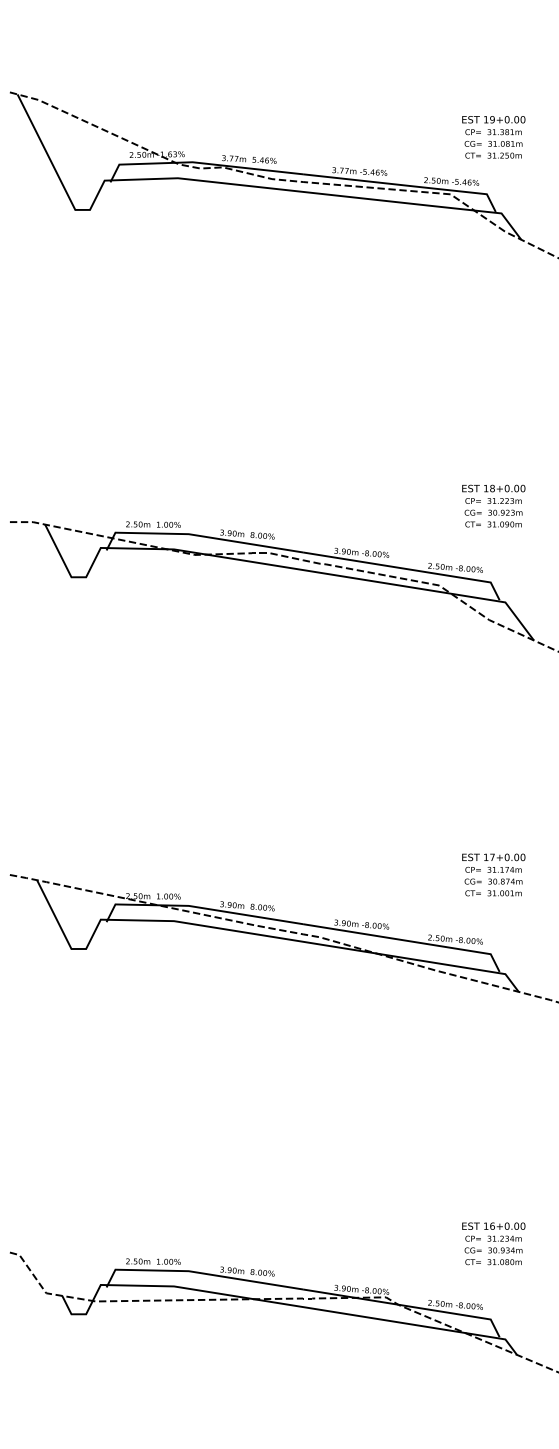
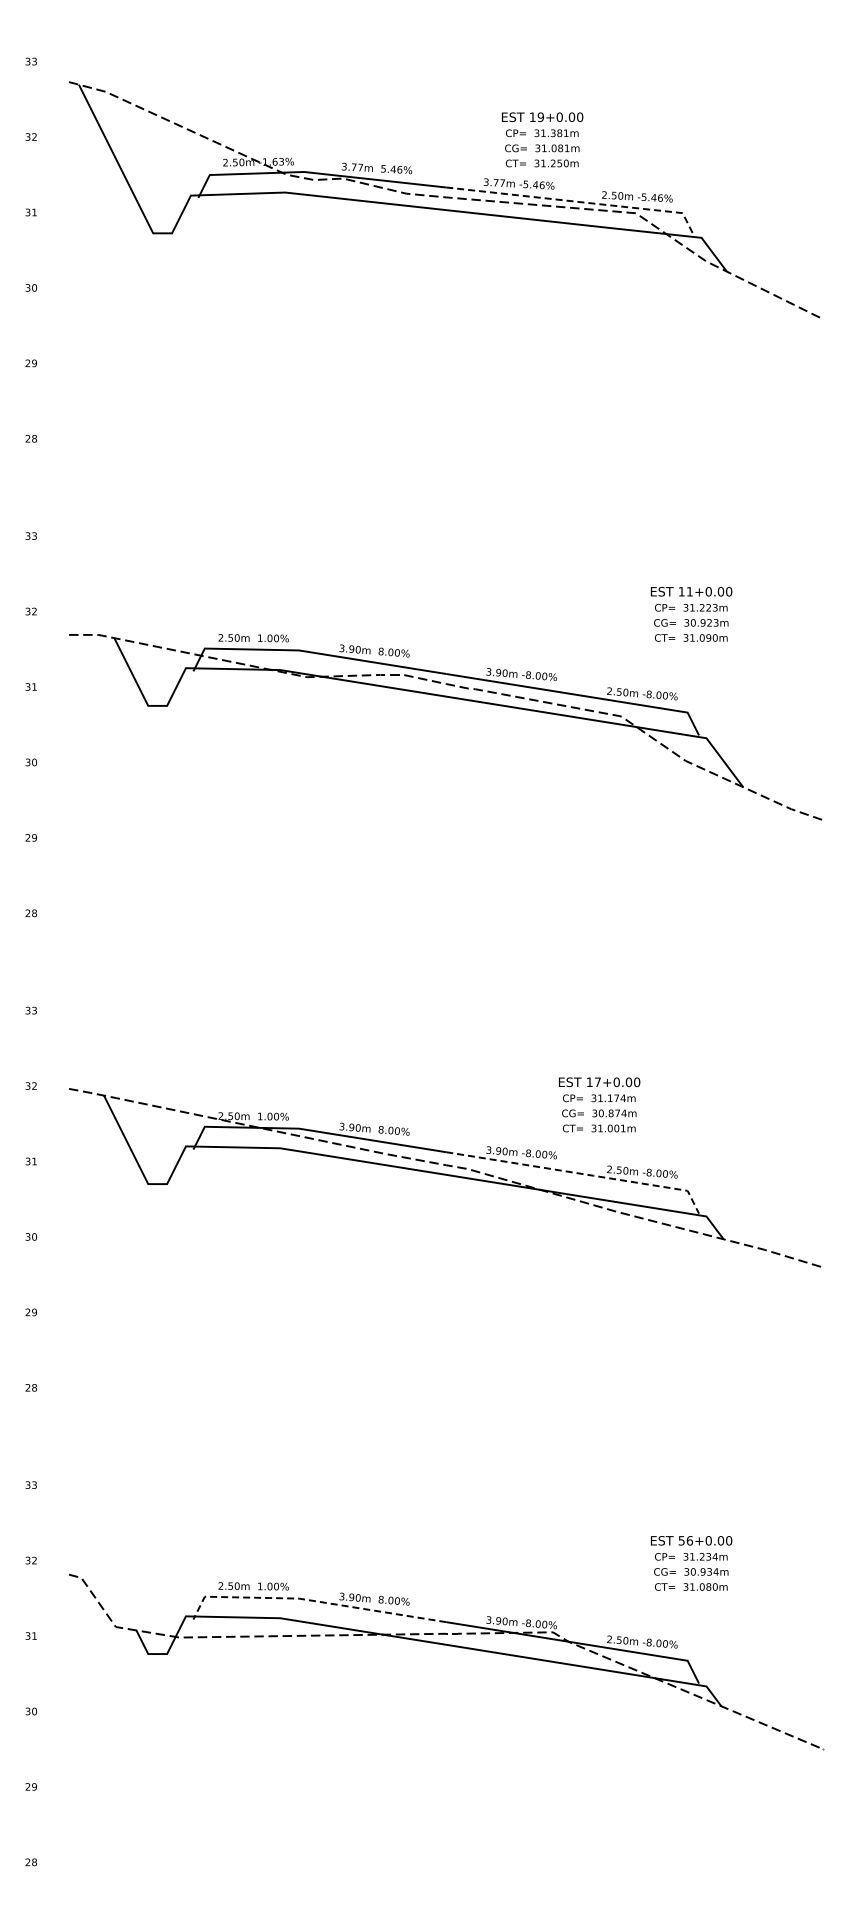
text: (493, 137) -> (542, 139), moved
line: (405, 185) -> (578, 201), solid -> dashed
text: (492, 488) -> (689, 591), 18+0.00 -> 11+0.00
text: (493, 874) -> (599, 1104), moved
line: (408, 940) -> (581, 1173), solid -> dashed
text: (485, 1226) -> (681, 1540), 16+0.00 -> 56+0.00
line: (198, 1272) -> (311, 1600), solid -> dashed

